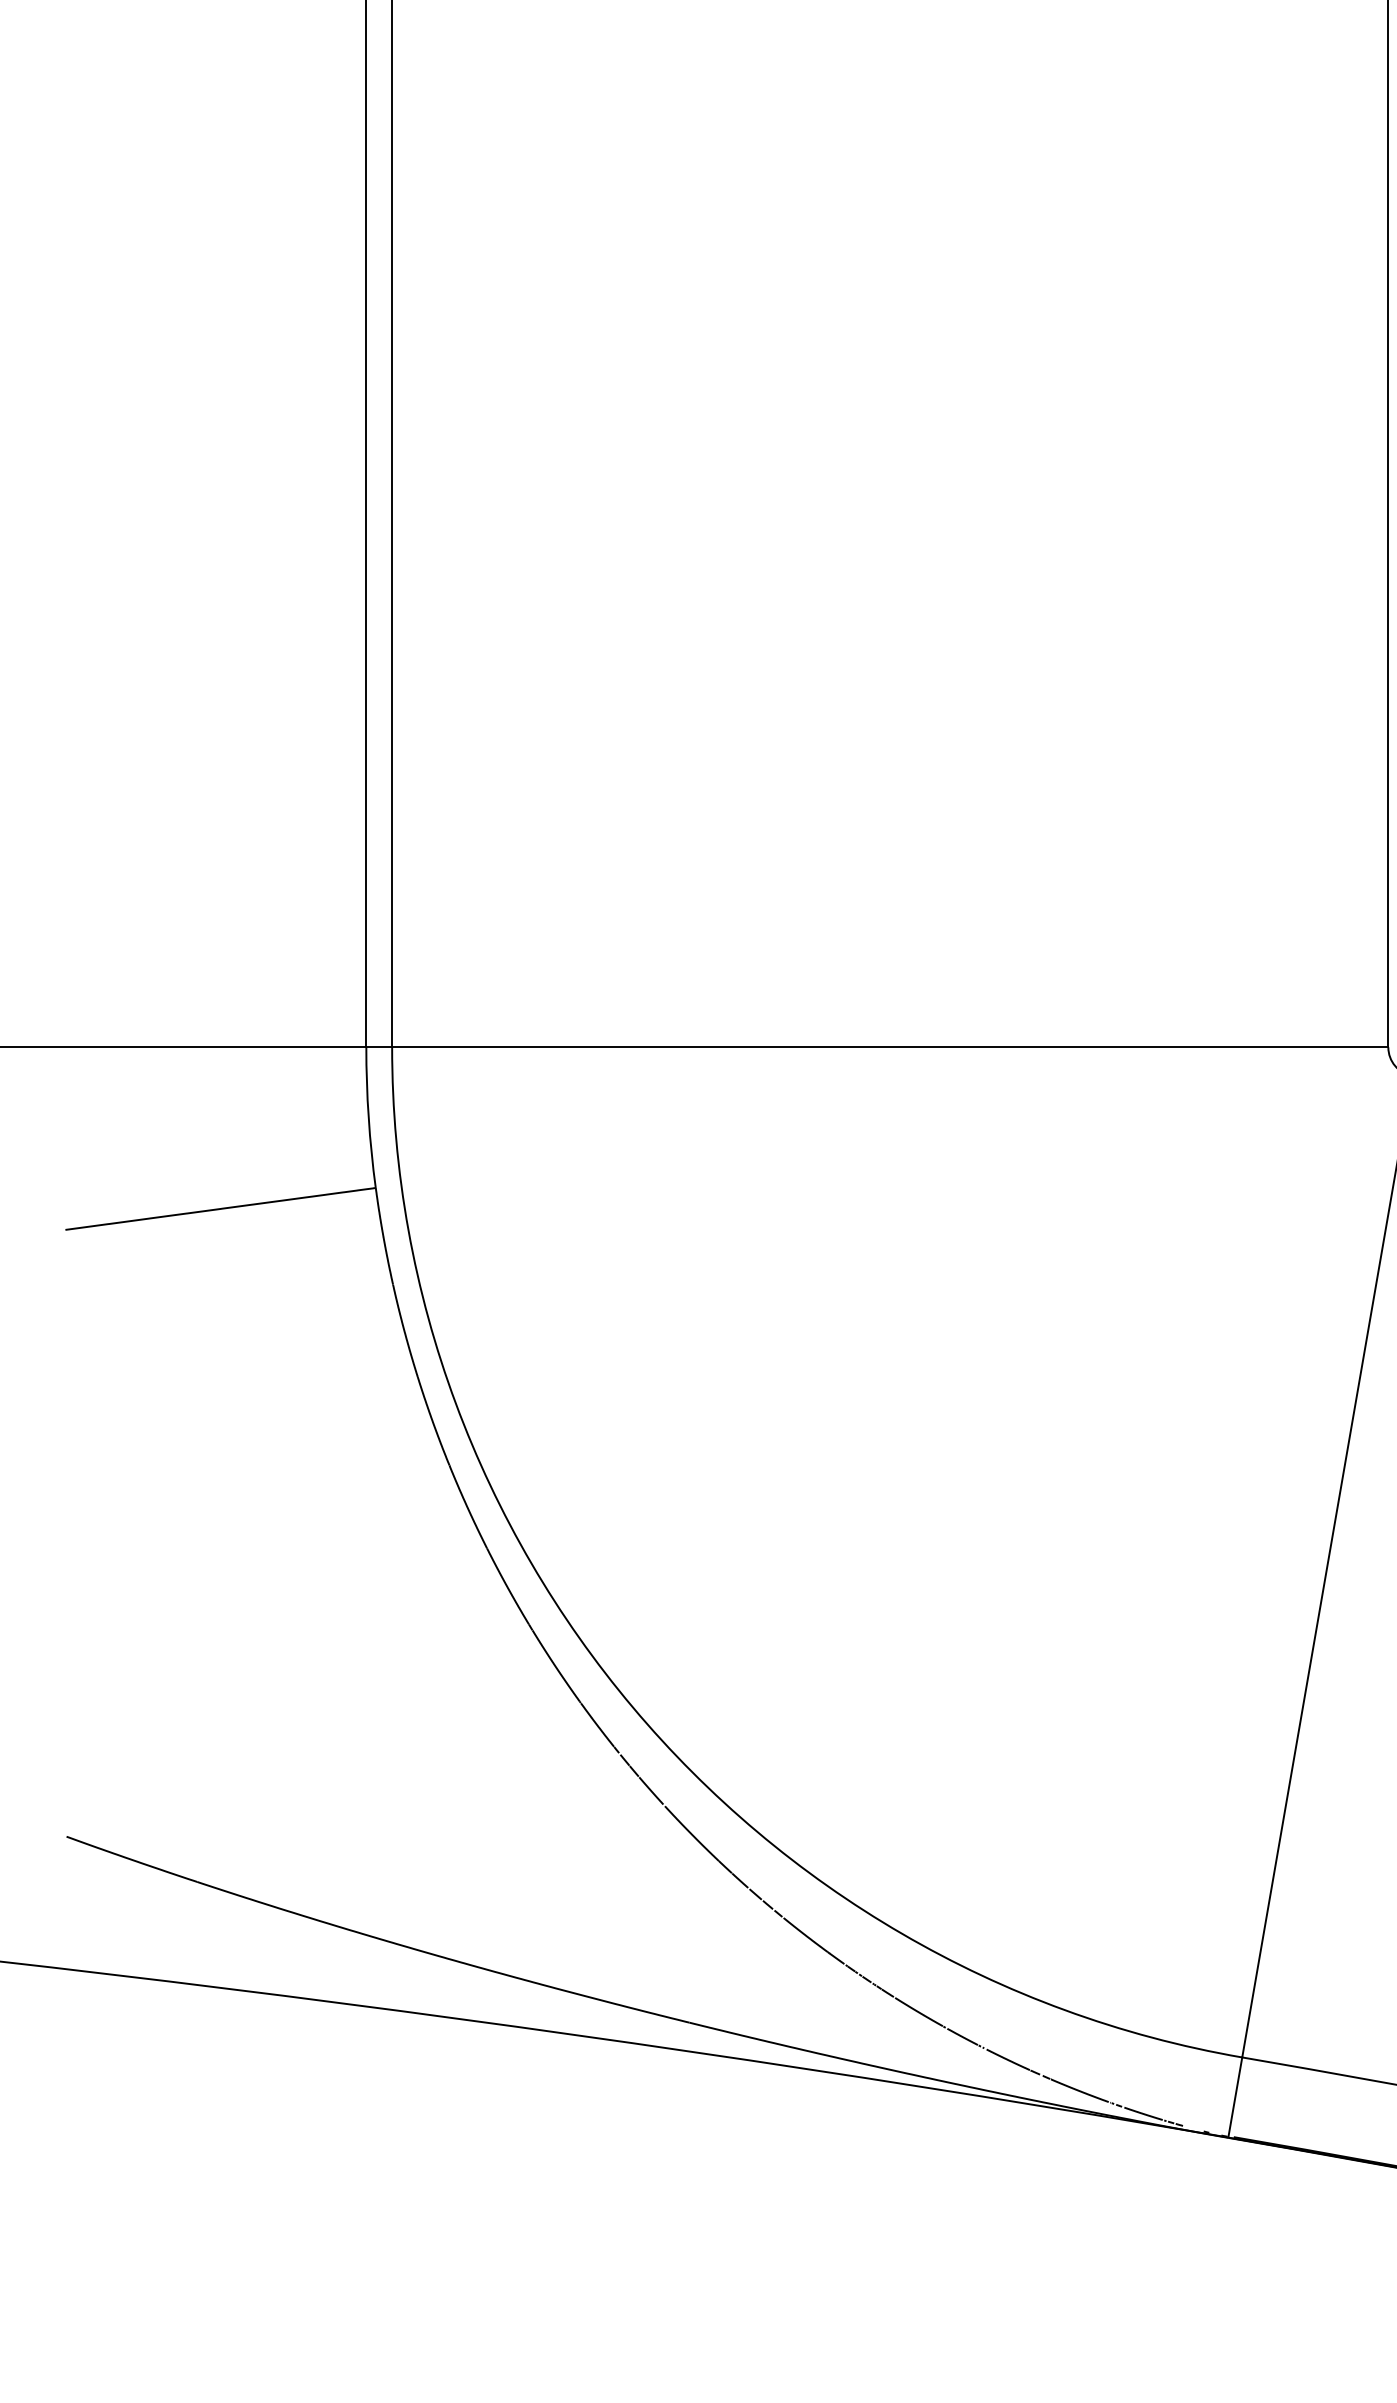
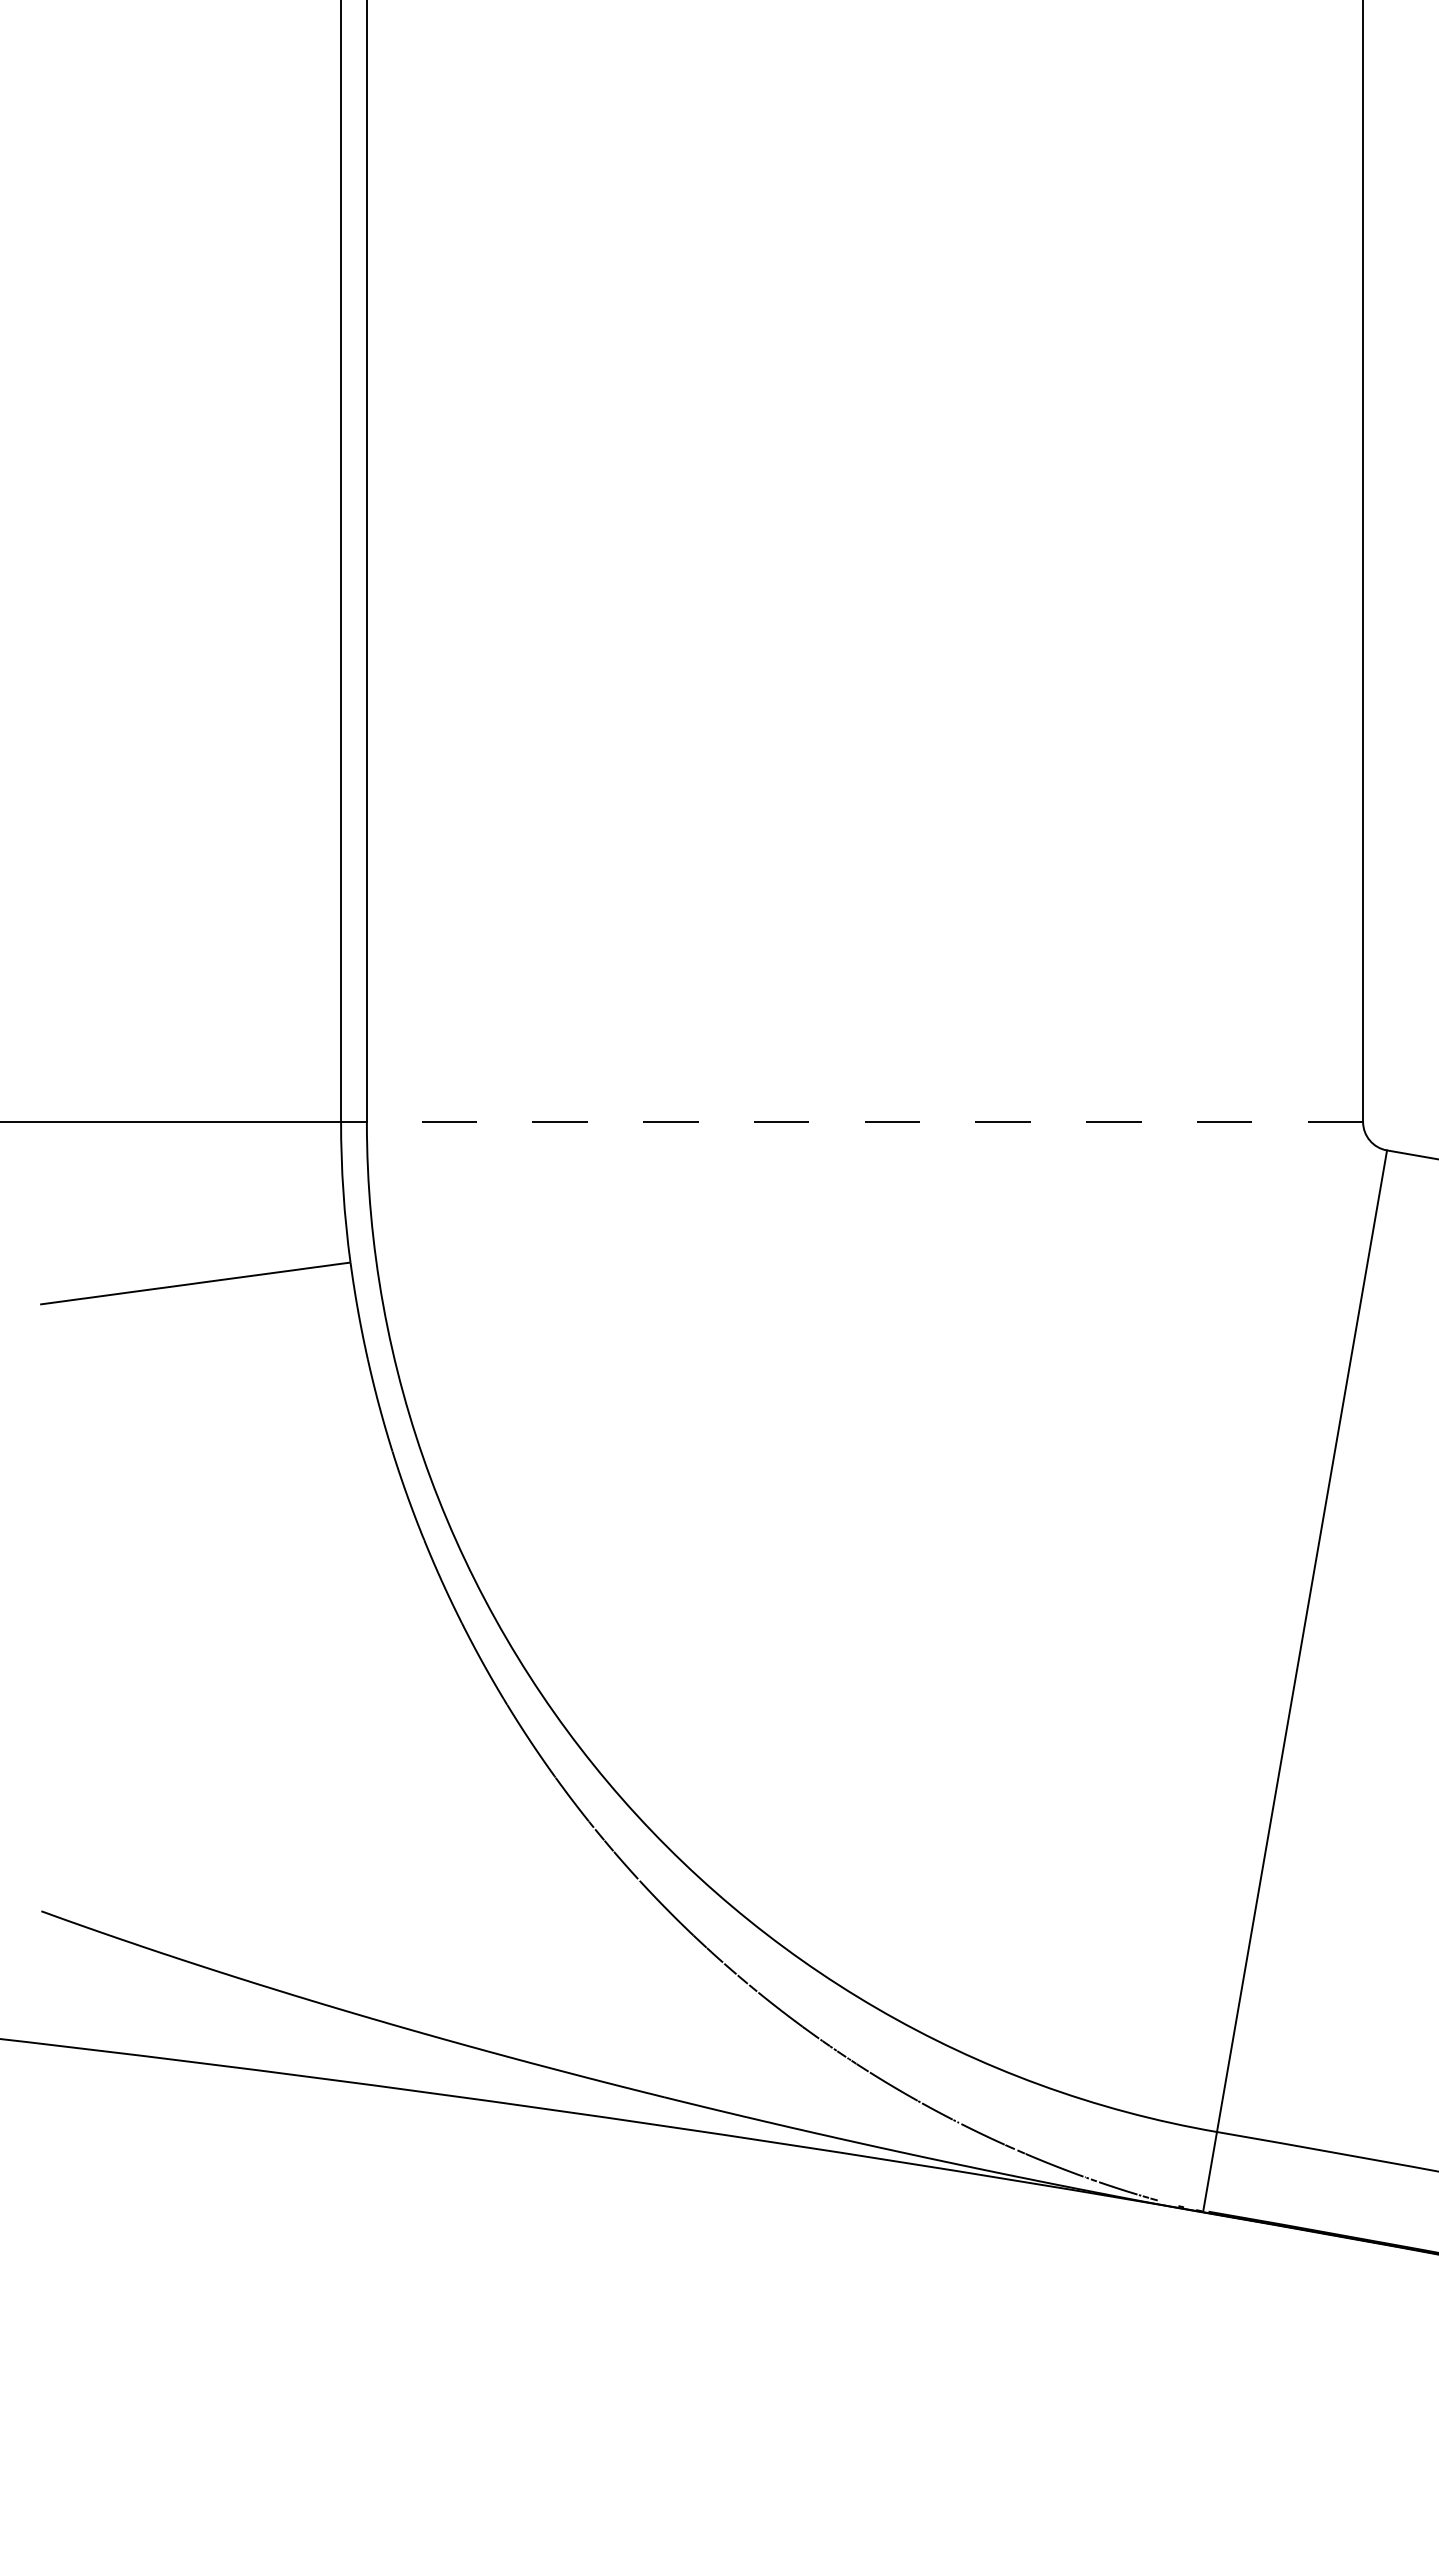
line: (889, 1046) -> (864, 1121), solid -> dashed

